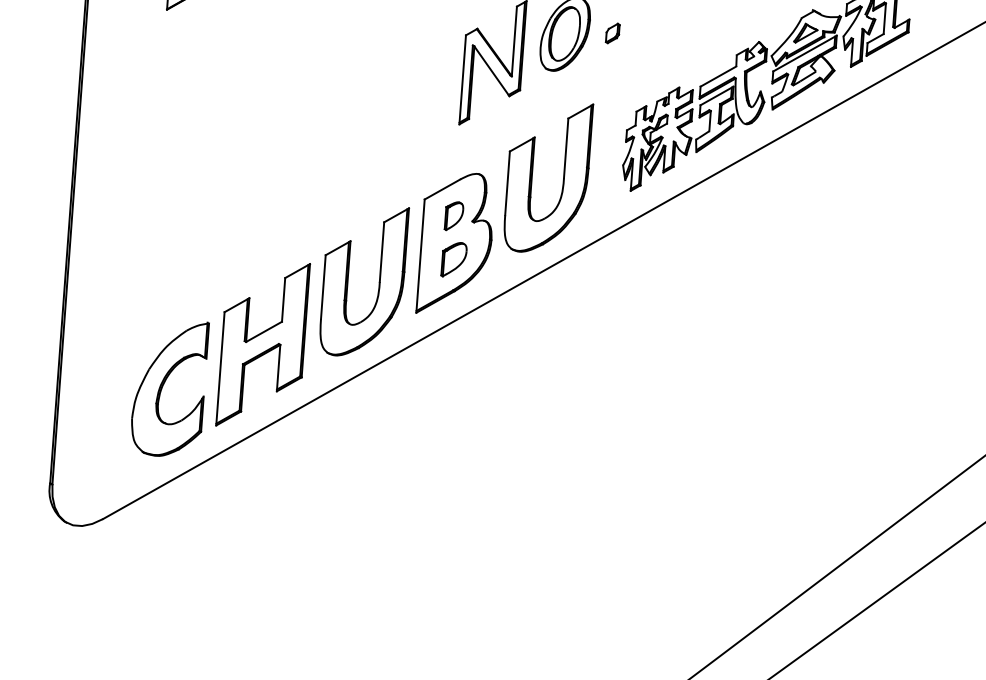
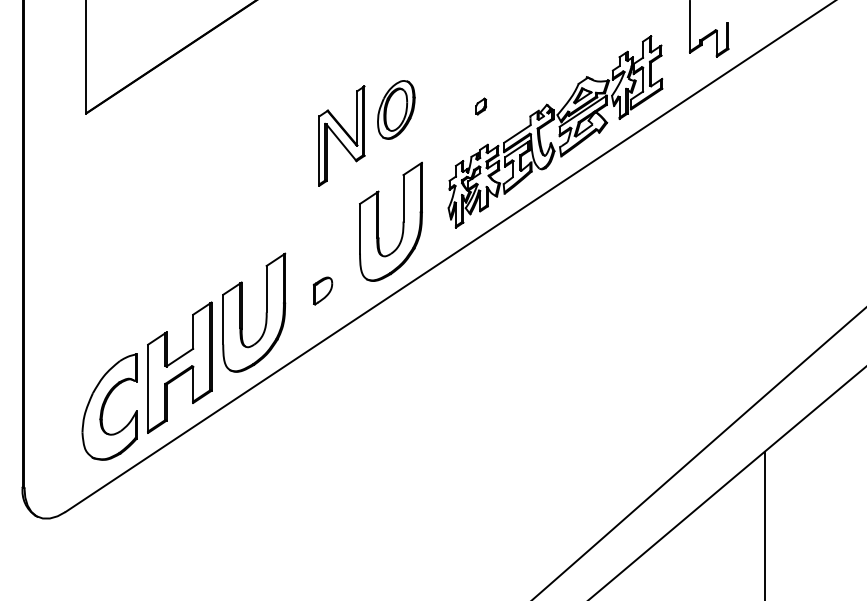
part: (613, 33) -> (481, 106), moved
part: (455, 243) -> (323, 278), removed

